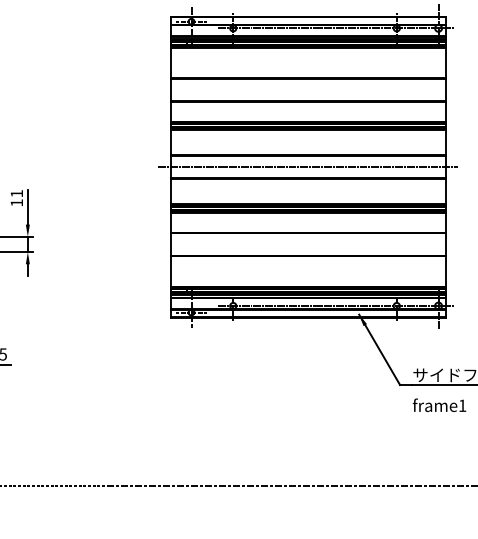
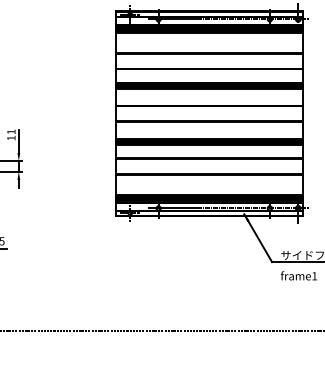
line: (308, 166) -> (209, 113), removed

